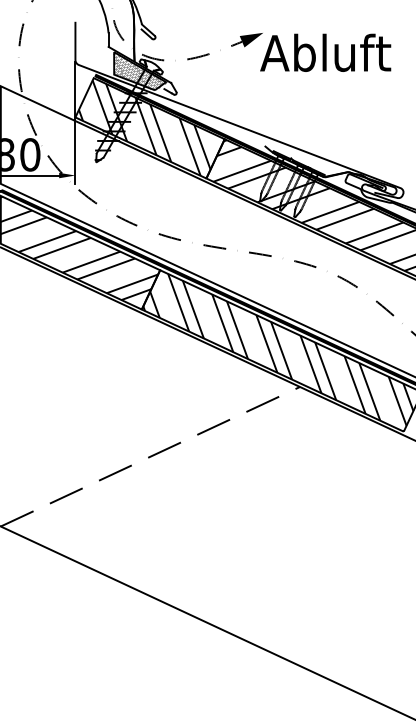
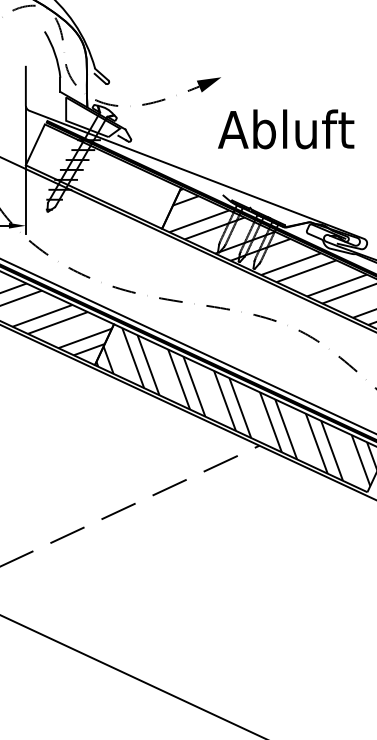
text: (325, 52) -> (285, 128), moved
hatch: (139, 71) -> (92, 117), removed
hatch: (151, 127) -> (104, 175), removed

